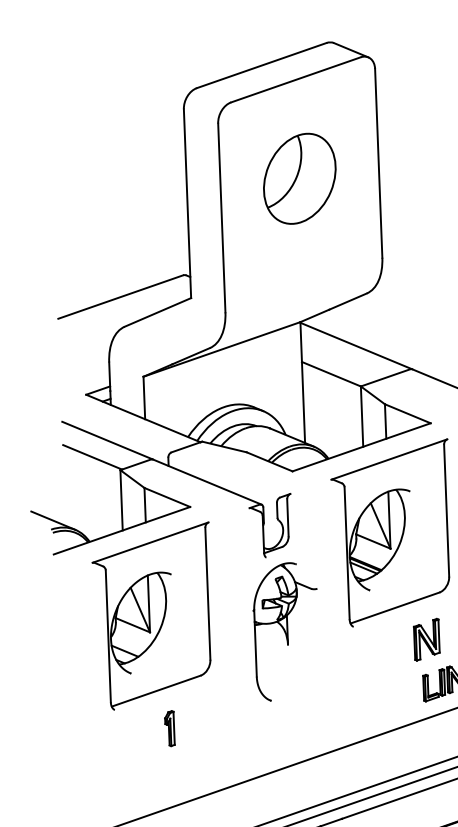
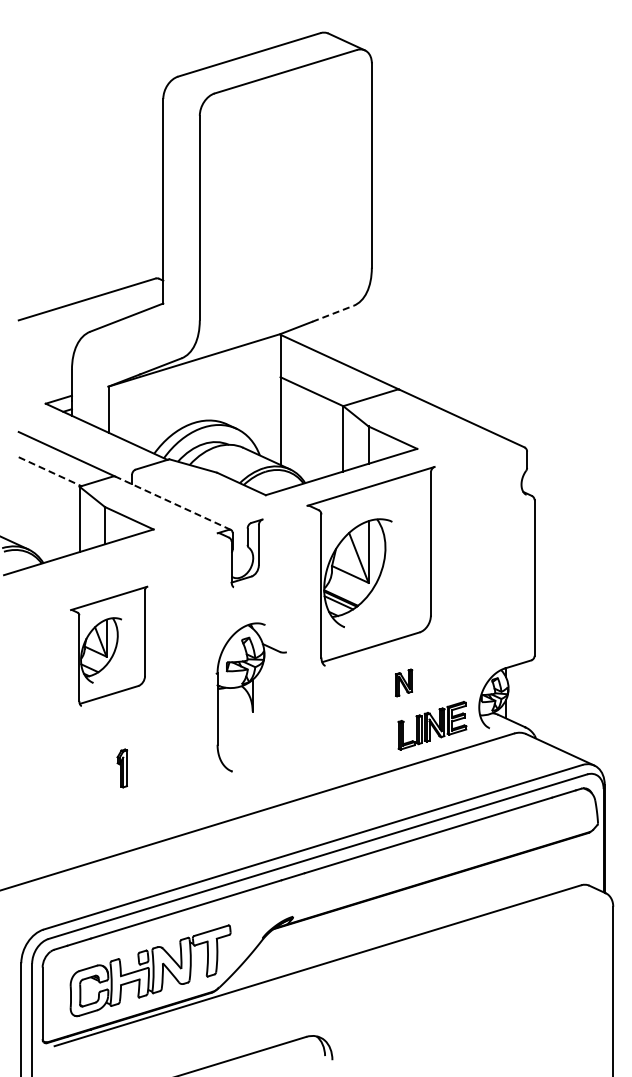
part: (299, 178) -> (285, 178), removed
line: (348, 301) -> (333, 313), solid -> dashed
line: (92, 457) -> (50, 471), solid -> dashed
line: (207, 482) -> (173, 503), solid -> dashed
part: (152, 616) -> (108, 646), size x0.6
part: (285, 631) -> (250, 697), moved
part: (426, 639) -> (403, 682), size x0.6

